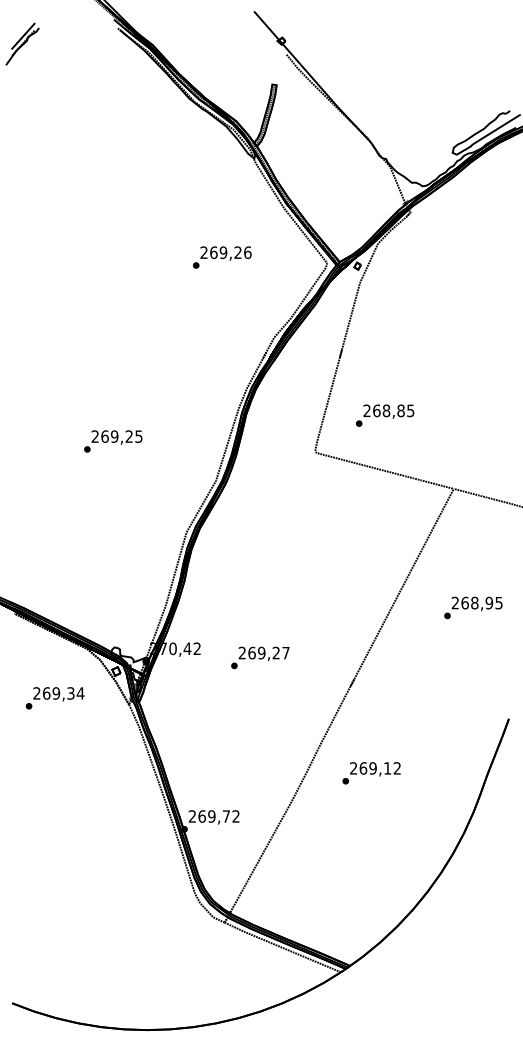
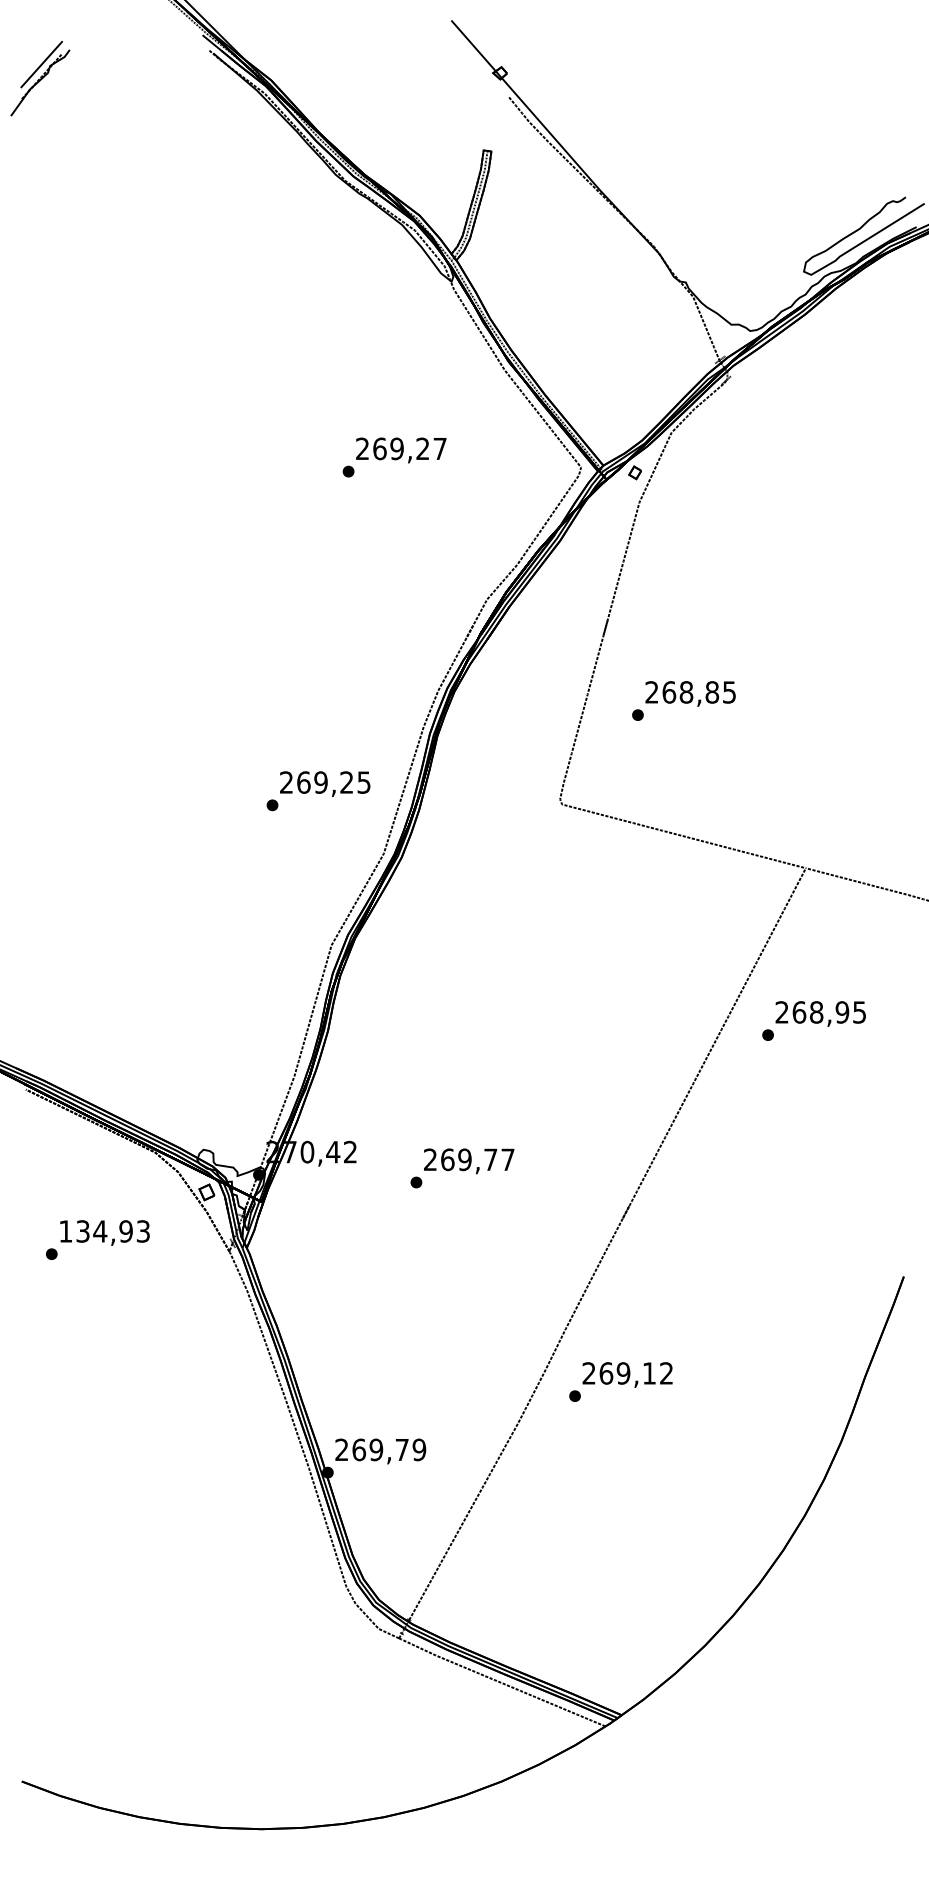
text: (247, 252) -> (439, 448), 269,26 -> 269,27
text: (385, 415) -> (684, 700), moved
text: (113, 441) -> (318, 791), moved
text: (473, 607) -> (814, 1020), moved
text: (275, 652) -> (489, 1158), 269,27 -> 269,77
text: (58, 693) -> (104, 1231), 269,34 -> 134,93
text: (371, 773) -> (620, 1382), moved
text: (235, 816) -> (418, 1449), 269,72 -> 269,79

